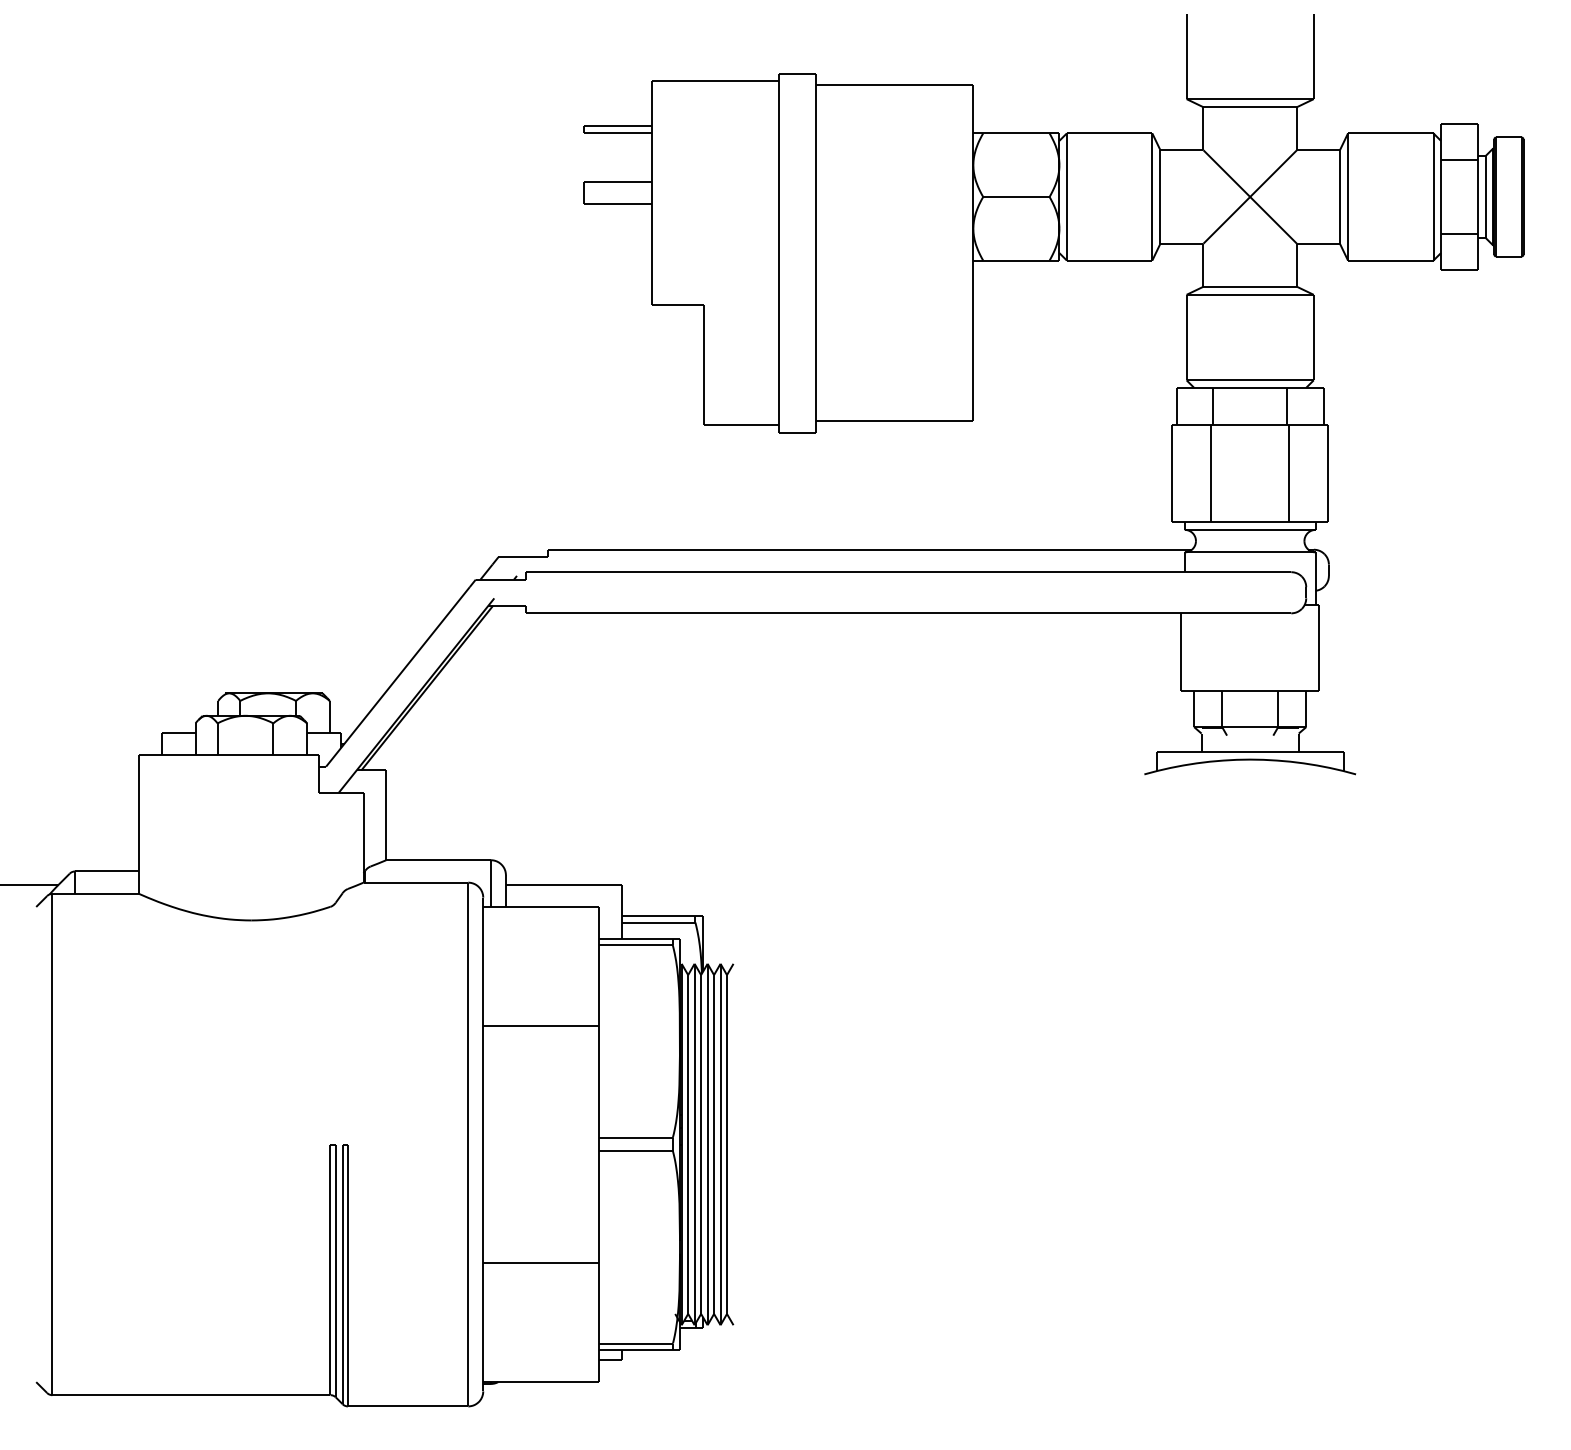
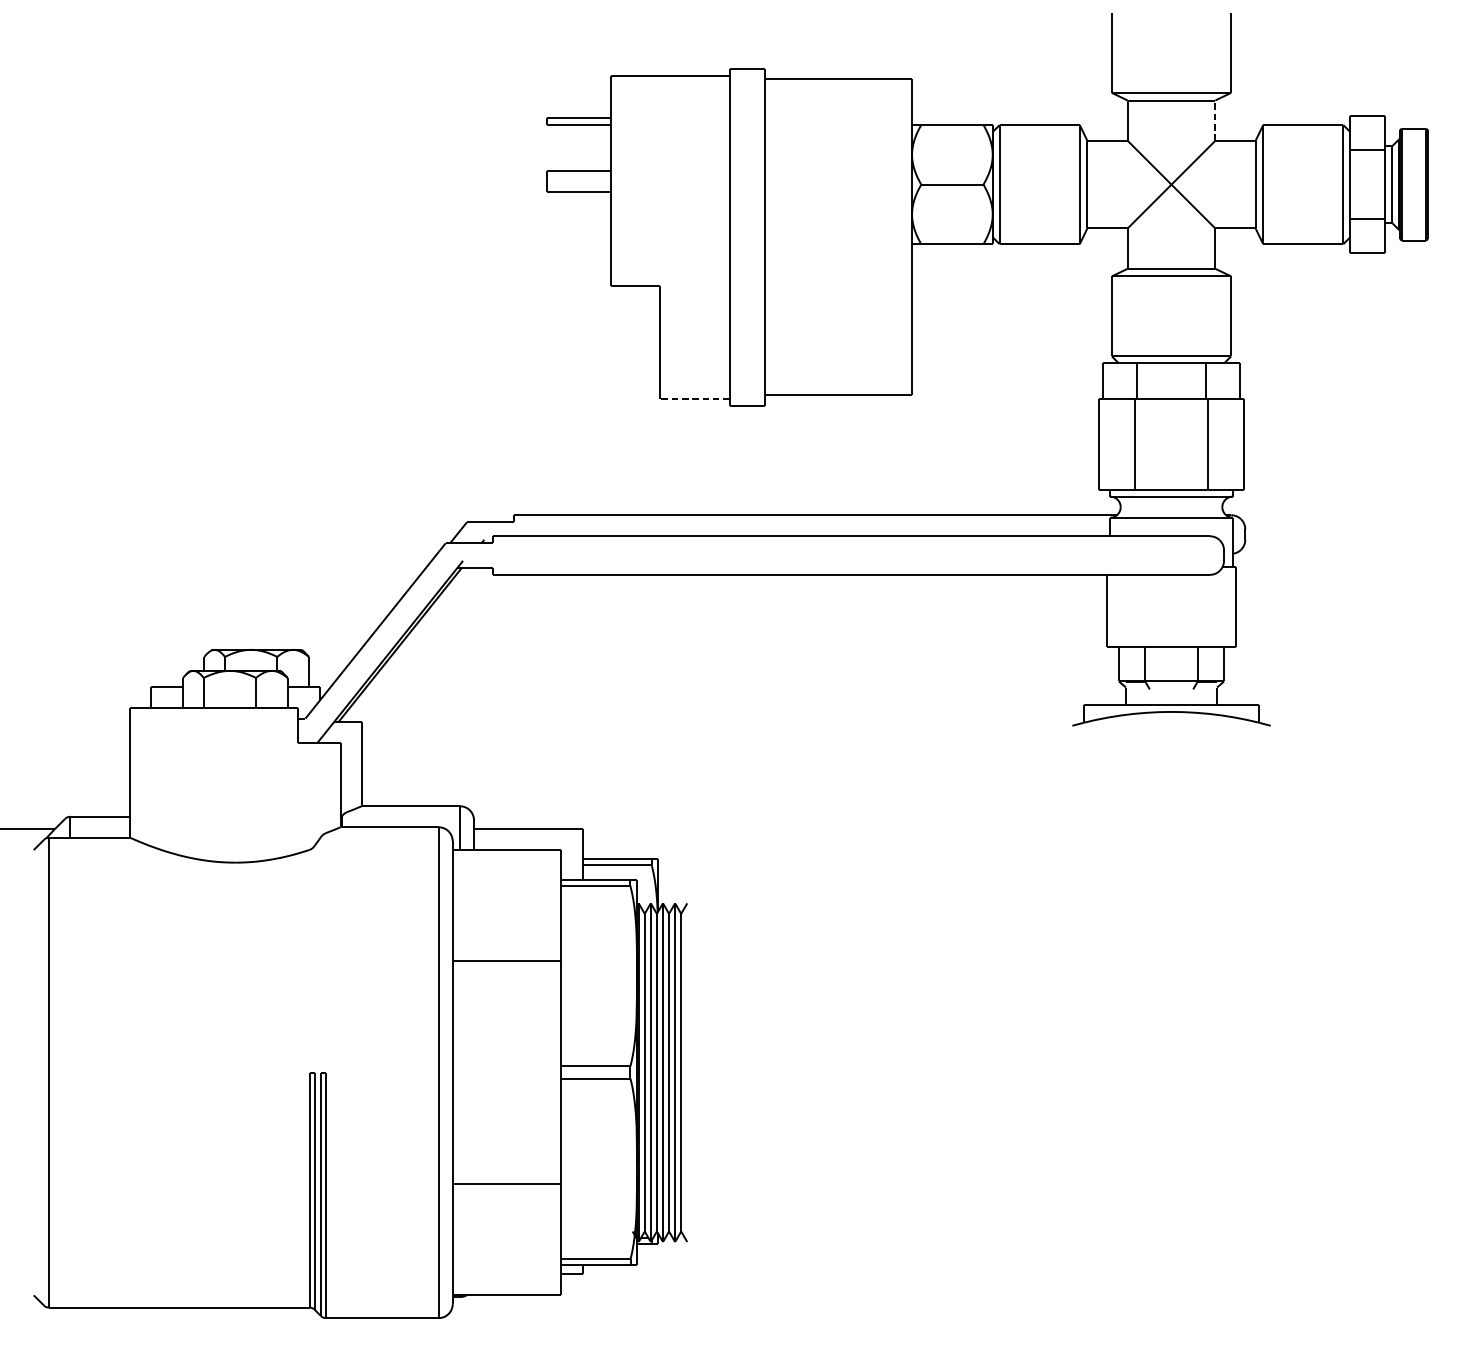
line: (1296, 128) -> (1214, 120), solid -> dashed
line: (740, 425) -> (693, 398), solid -> dashed

